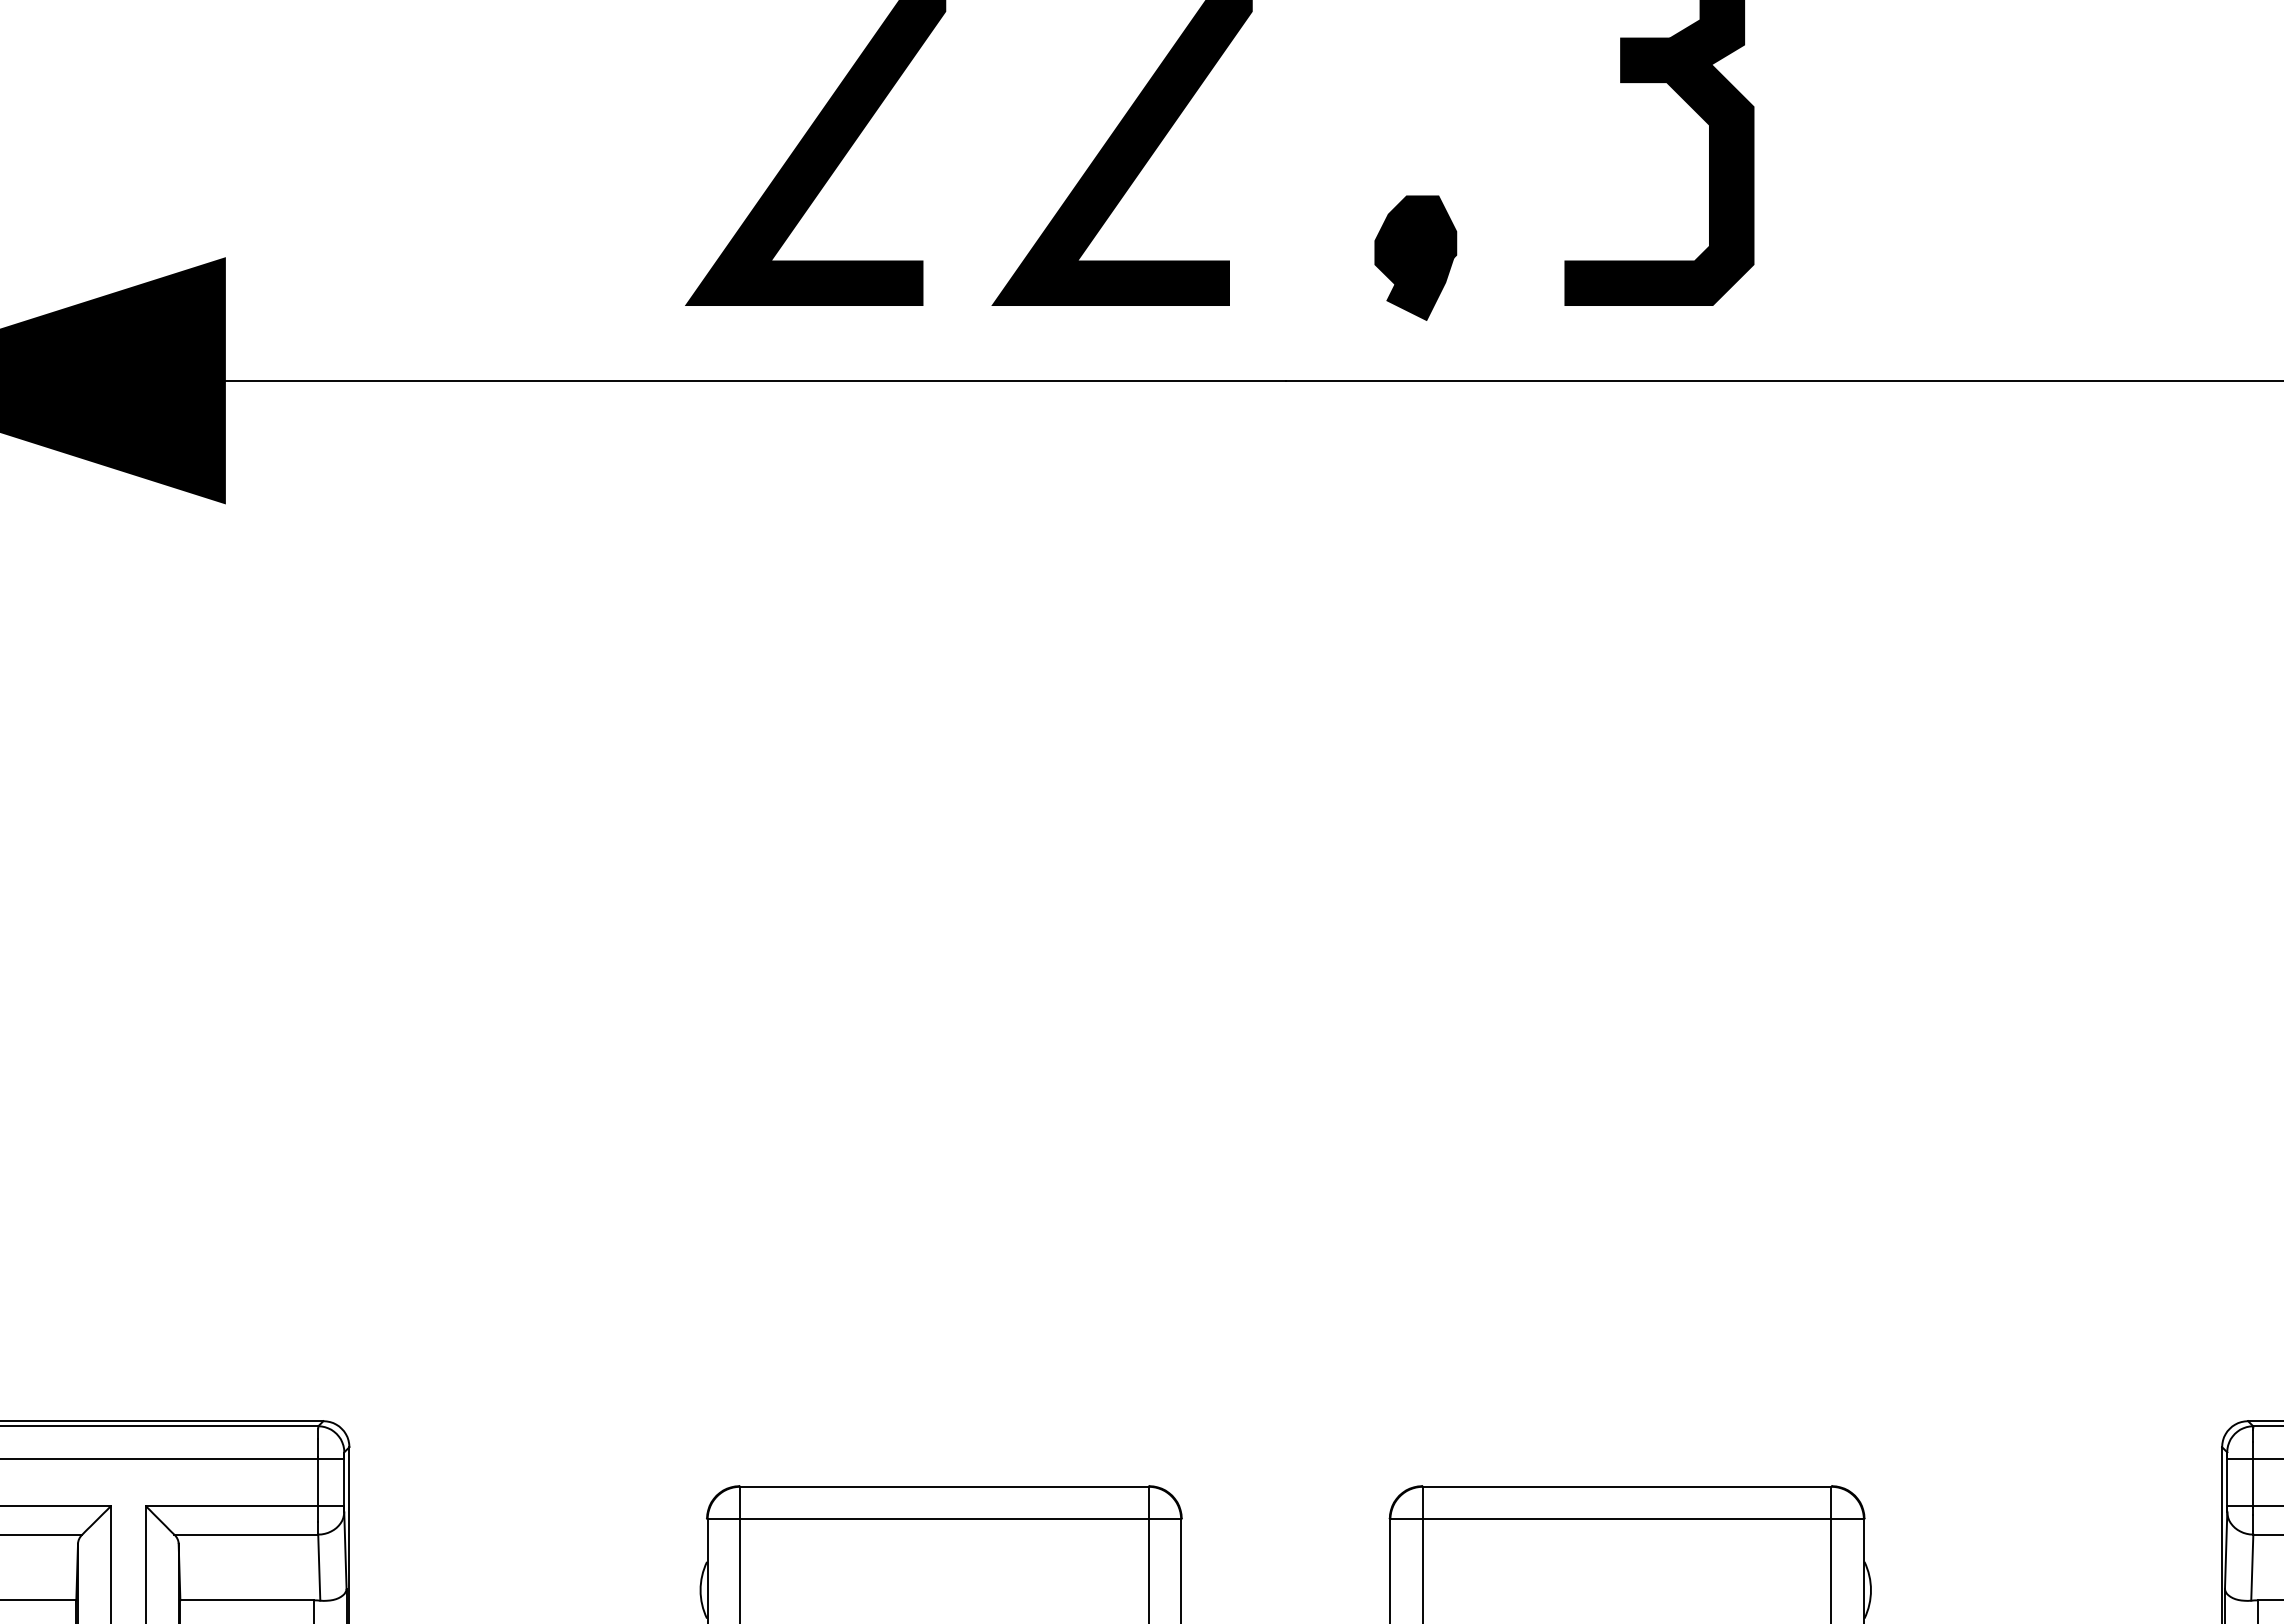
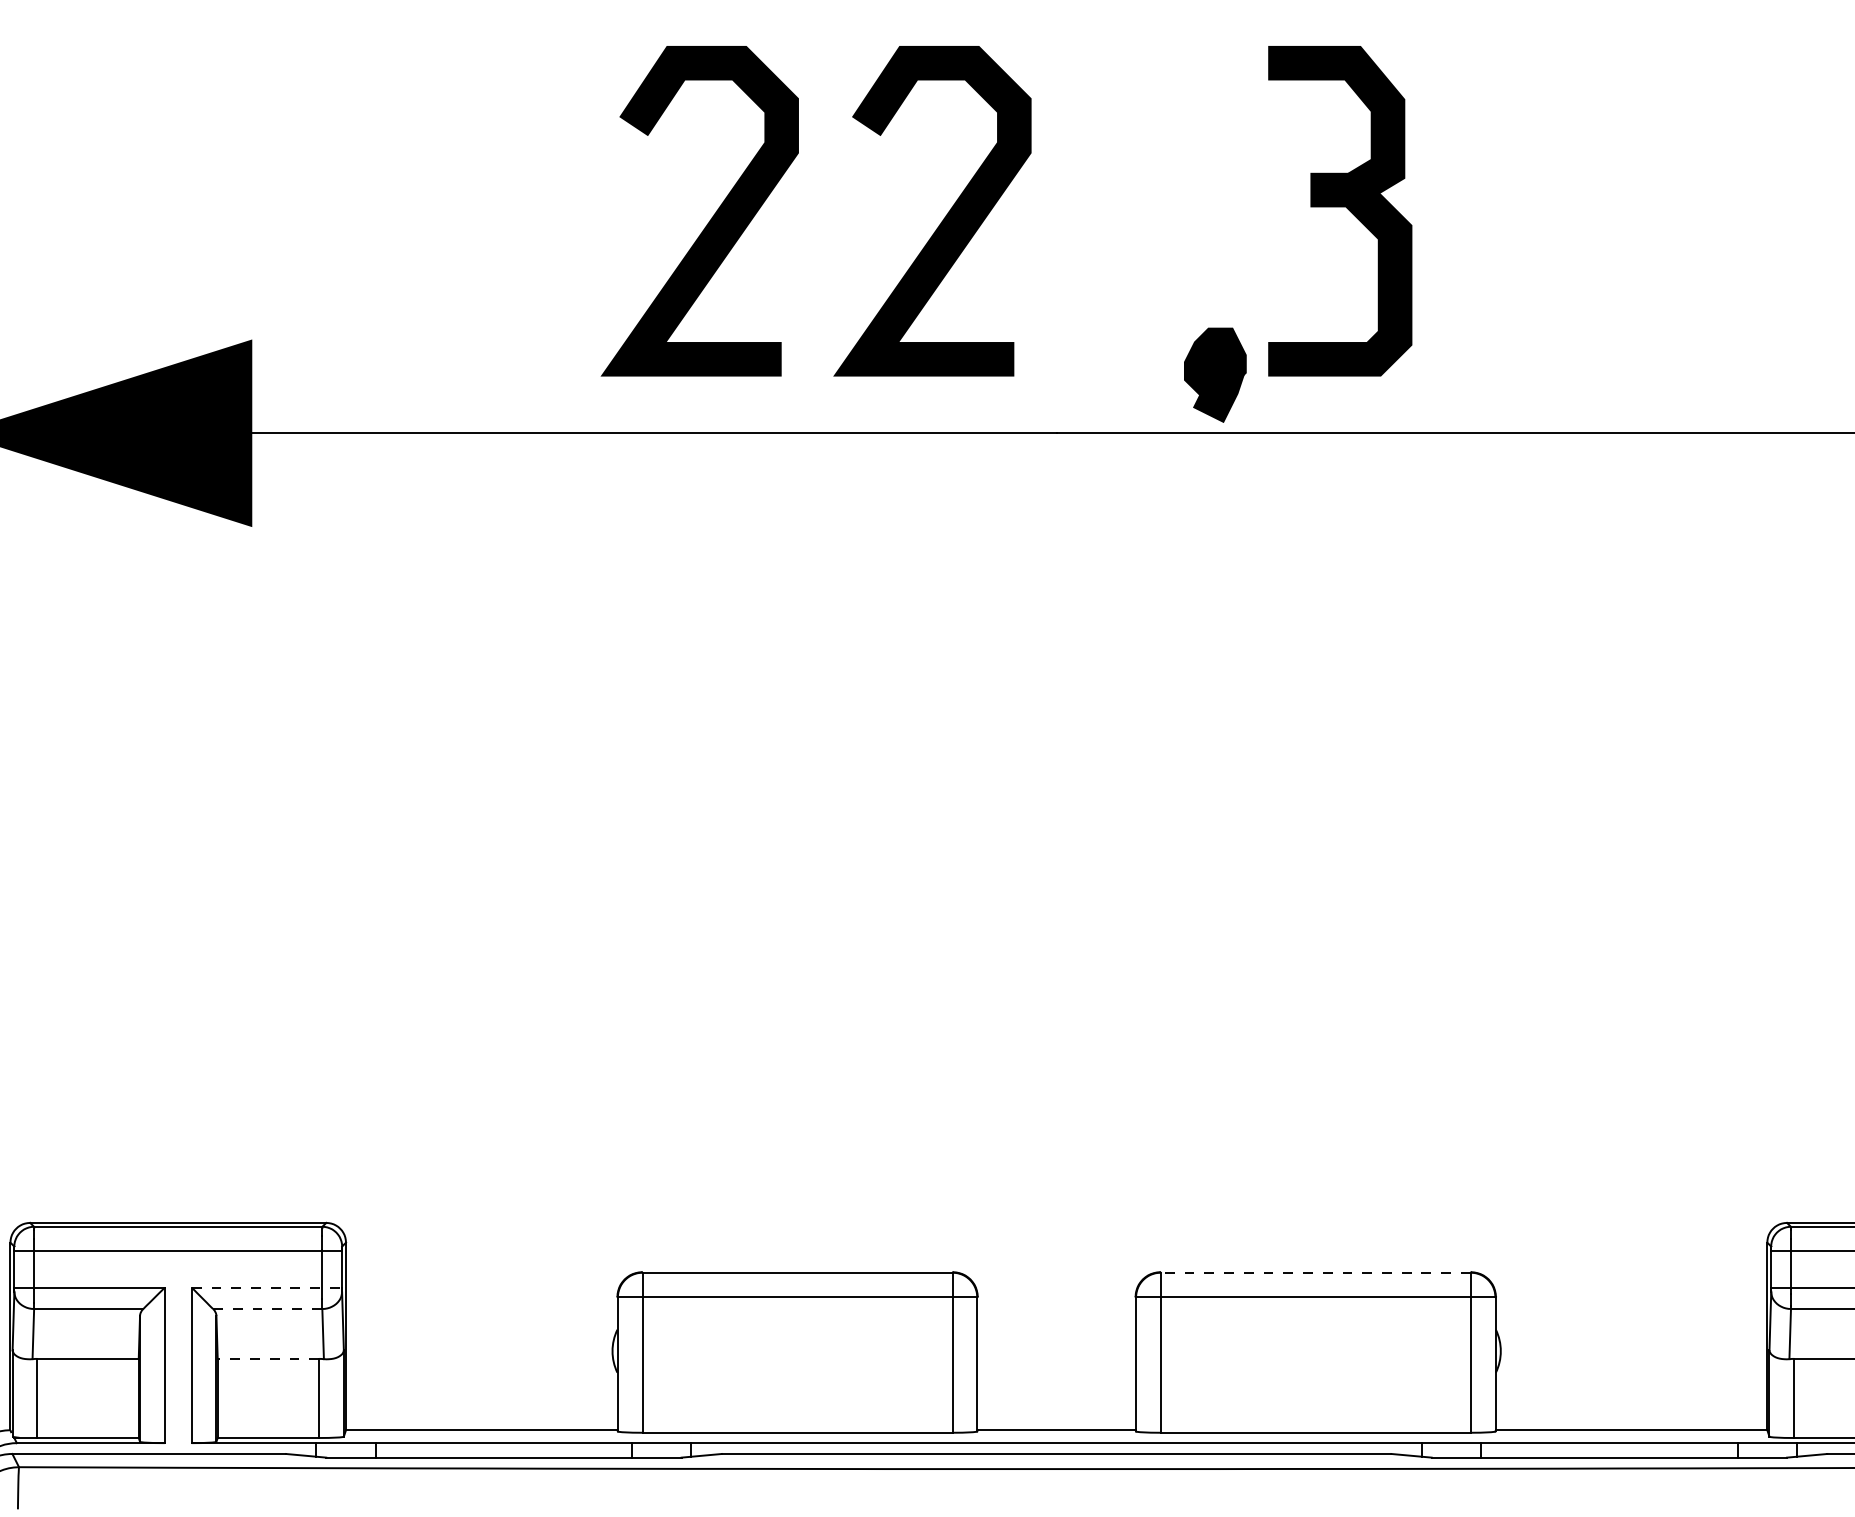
part: (1415, 257) -> (1215, 374), moved
line: (1626, 1486) -> (1315, 1272), solid -> dashed
line: (245, 1506) -> (267, 1287), solid -> dashed
line: (245, 1533) -> (267, 1308), solid -> dashed
line: (247, 1599) -> (268, 1358), solid -> dashed

